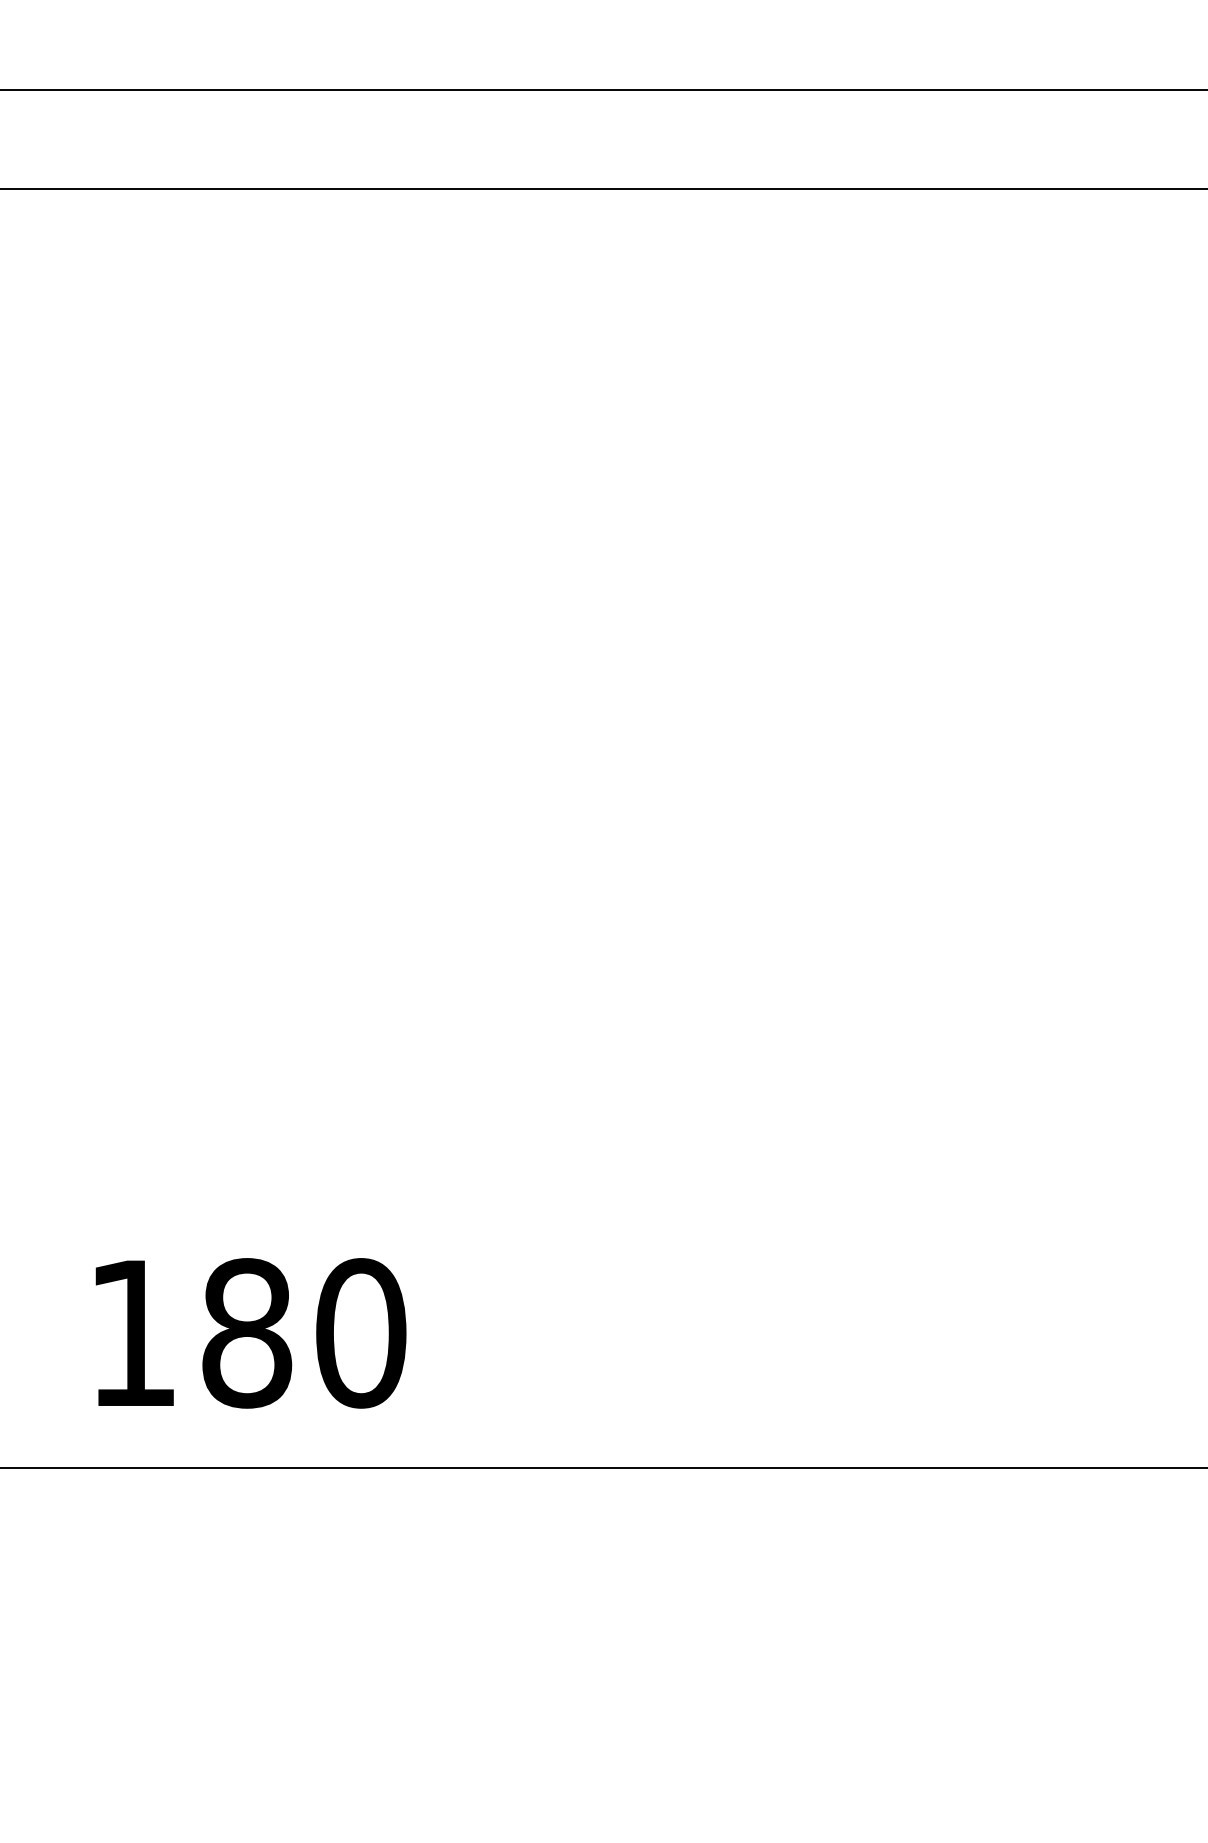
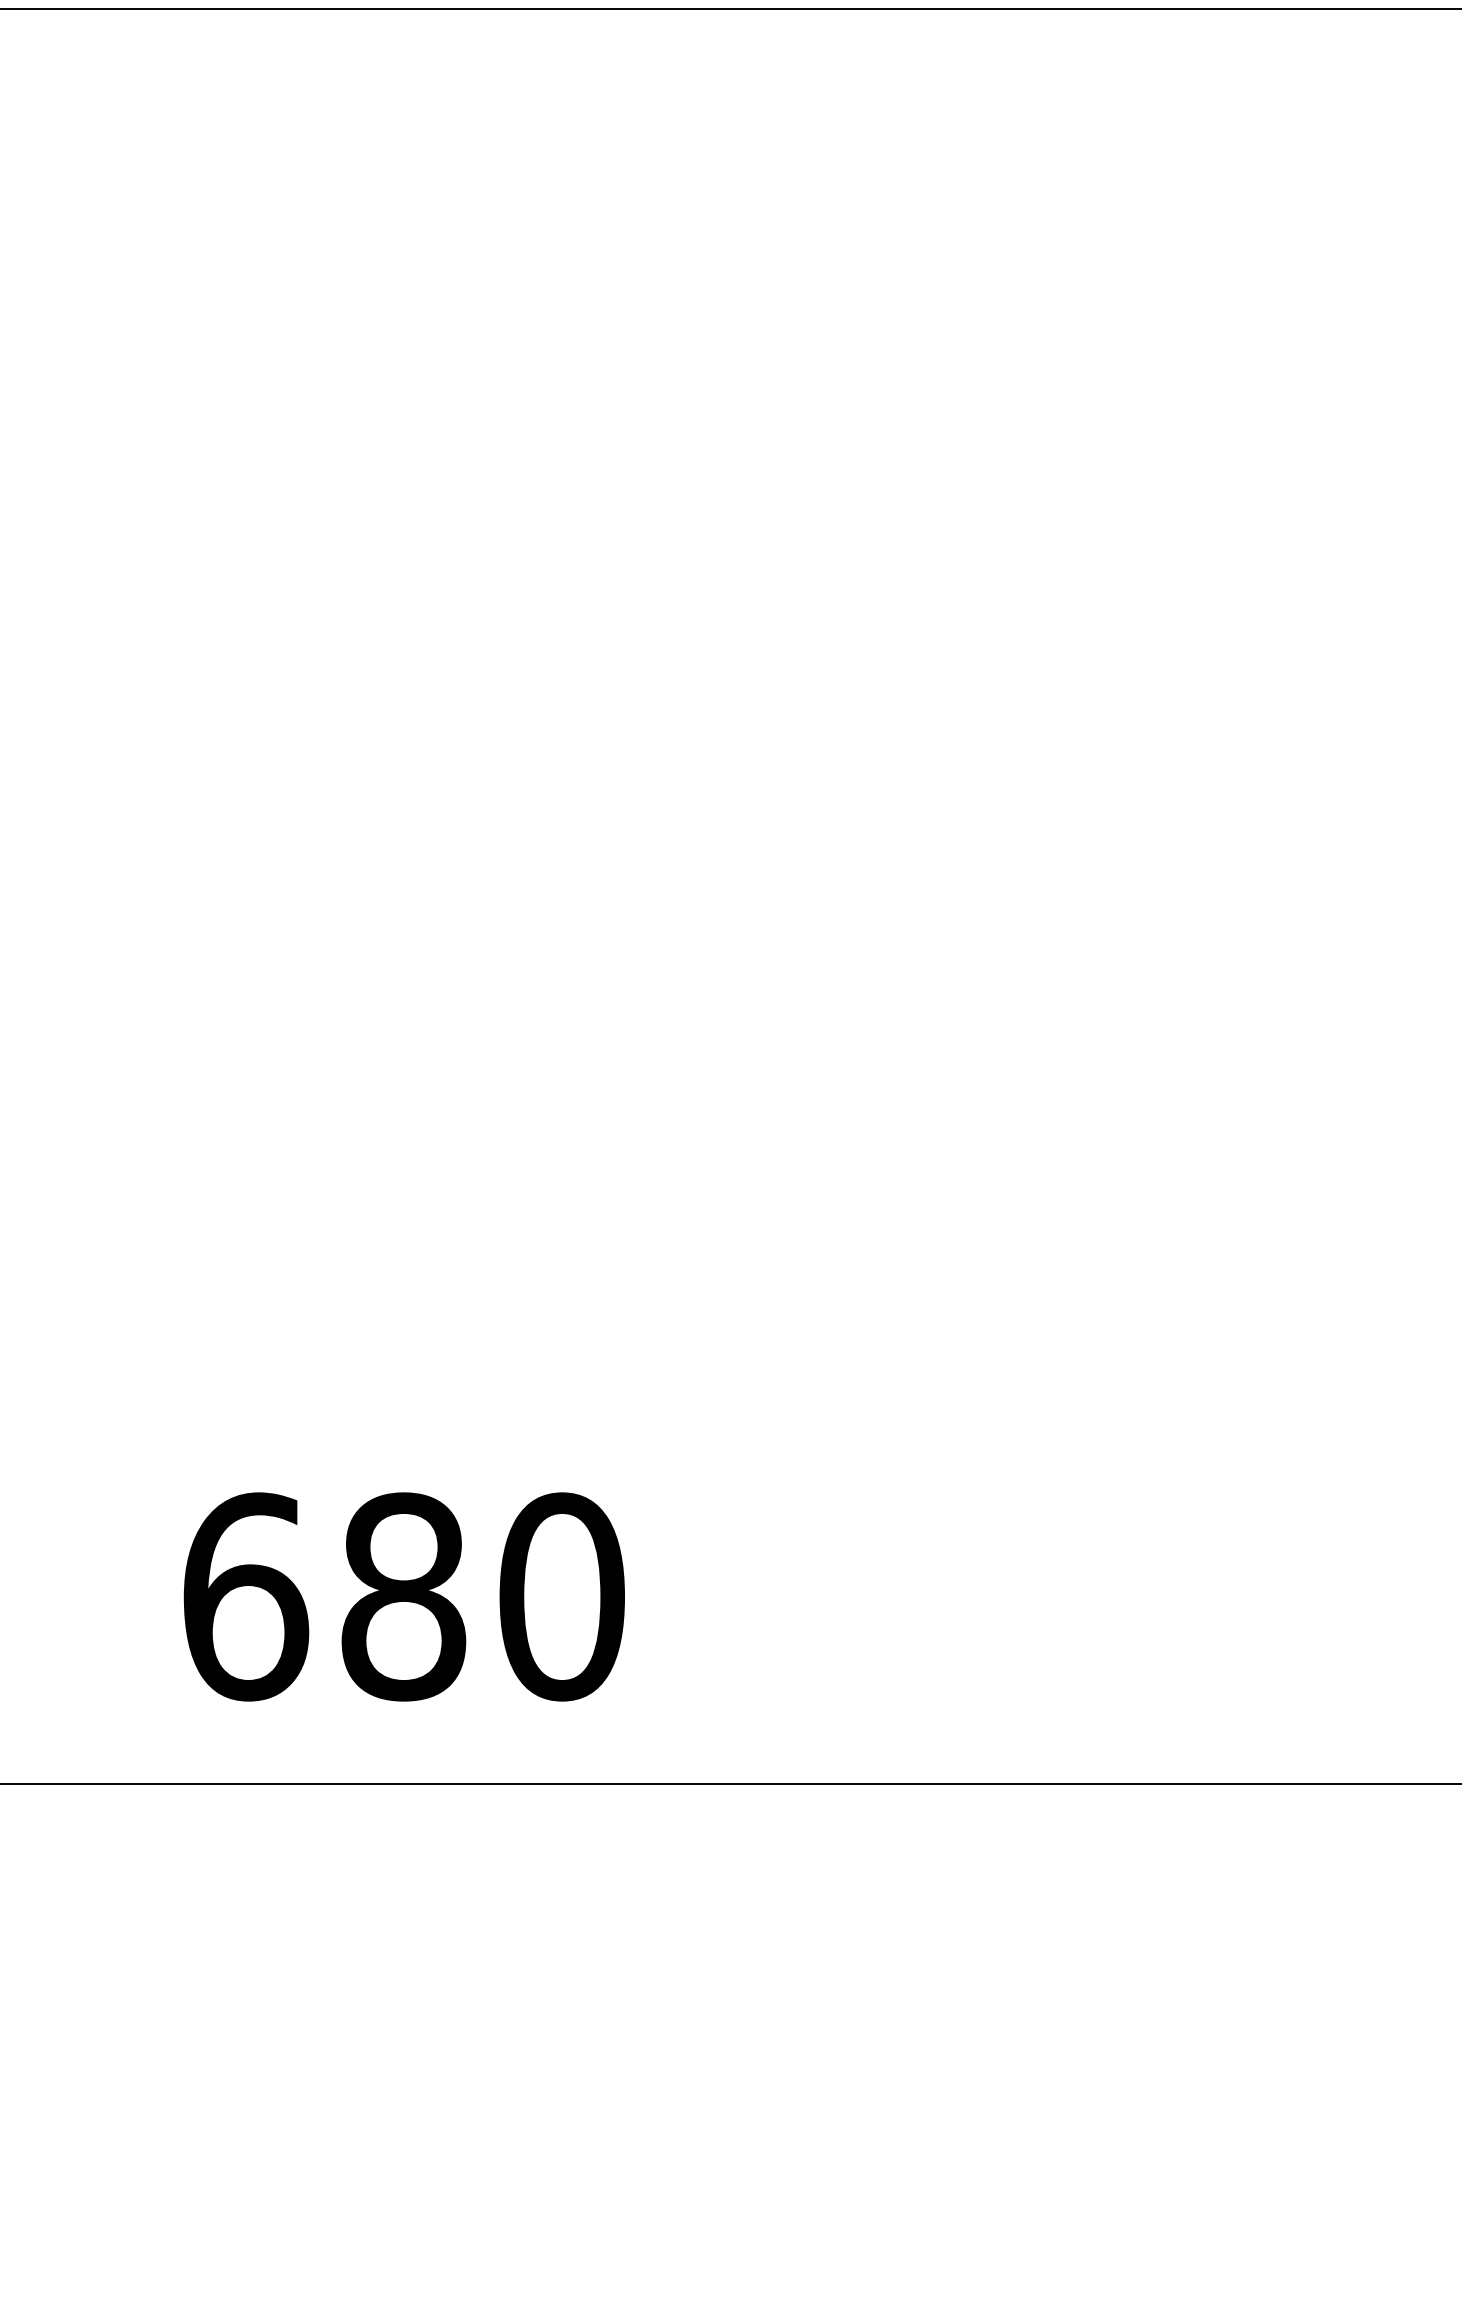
text: (133, 1333) -> (245, 1597), 180 -> 680

